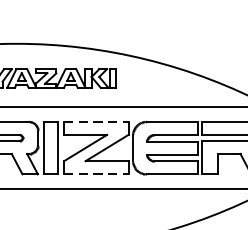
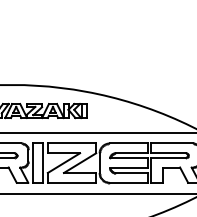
line: (96, 121) -> (72, 143), dashed -> solid
line: (96, 173) -> (72, 182), dashed -> solid

